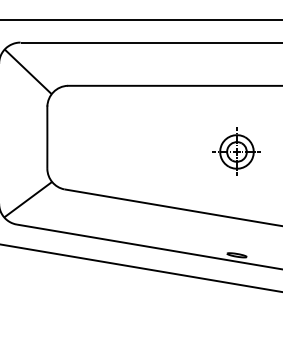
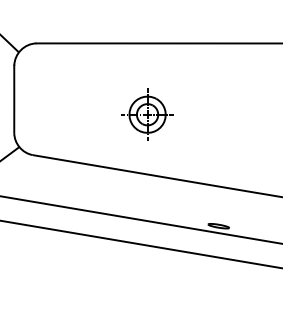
part: (236, 151) -> (147, 114), moved

